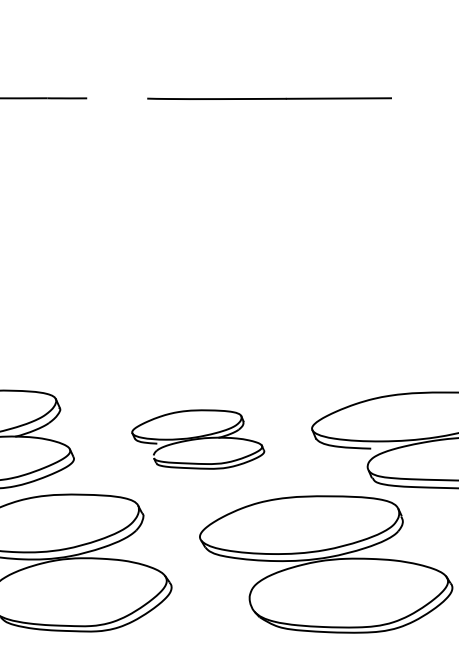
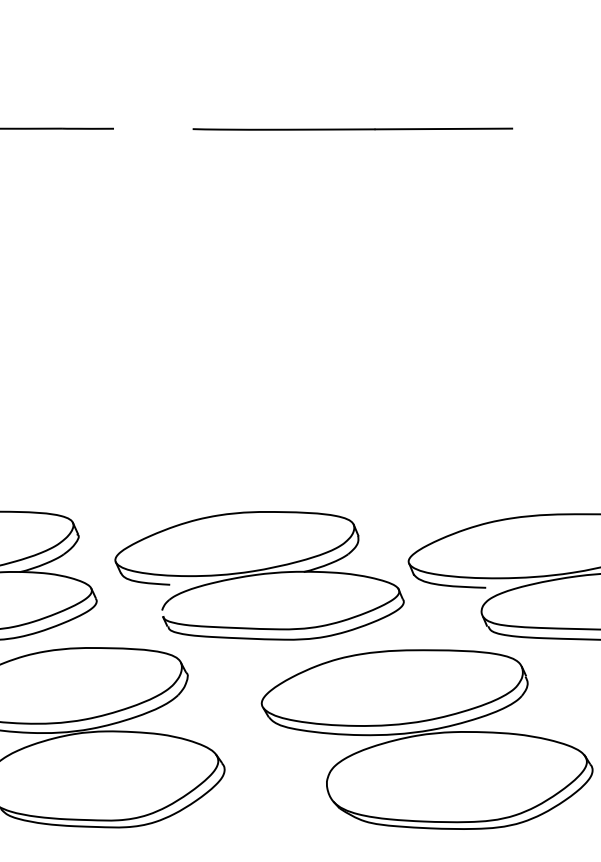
part: (198, 439) -> (259, 575), size x1.67

